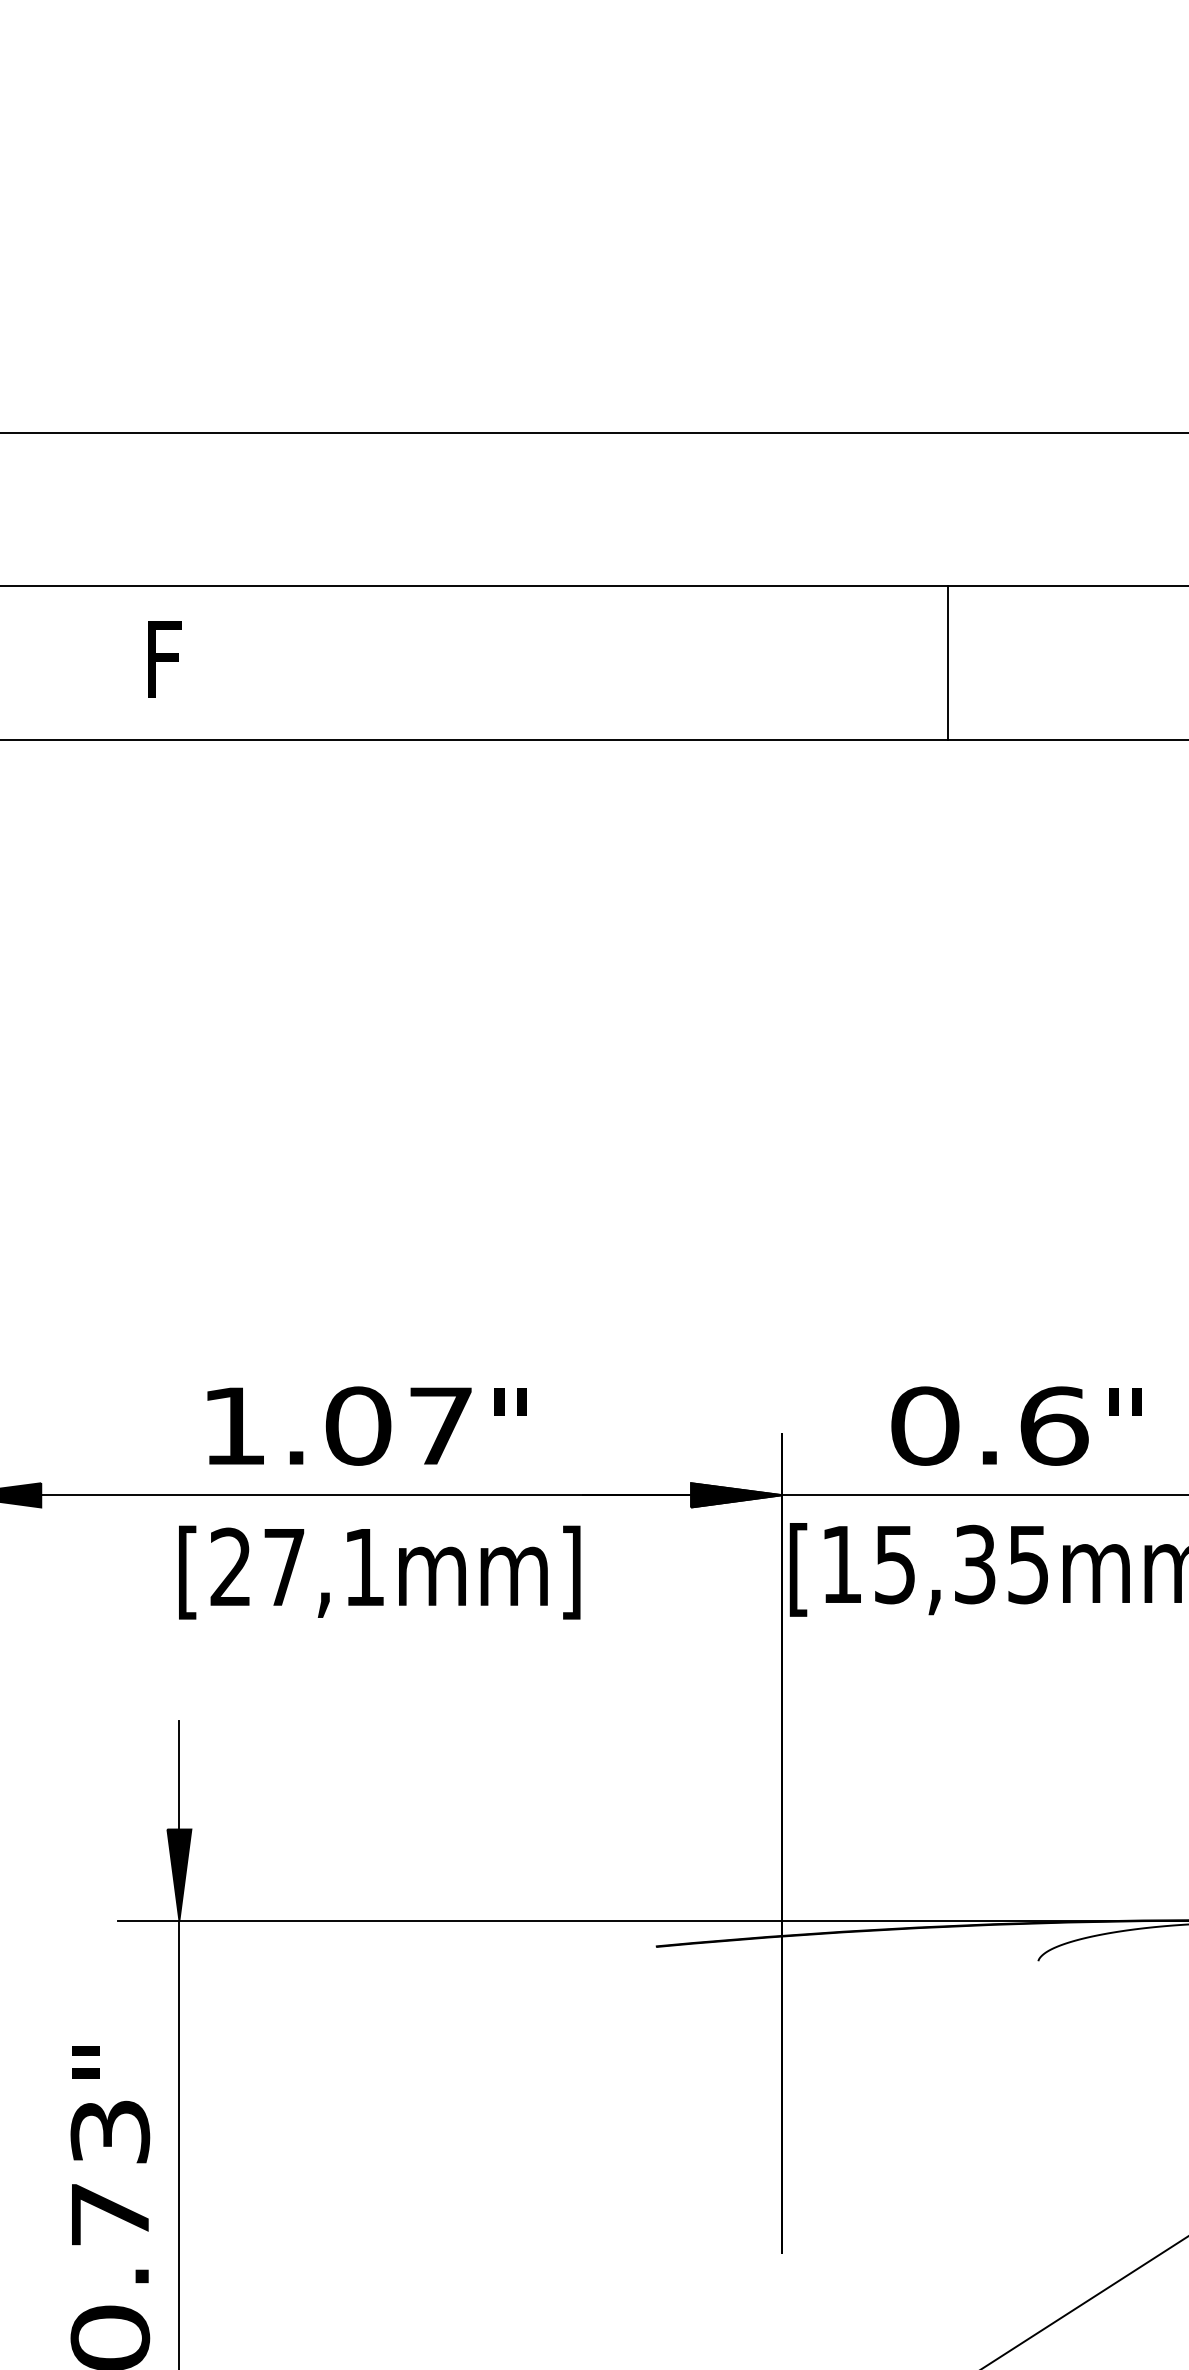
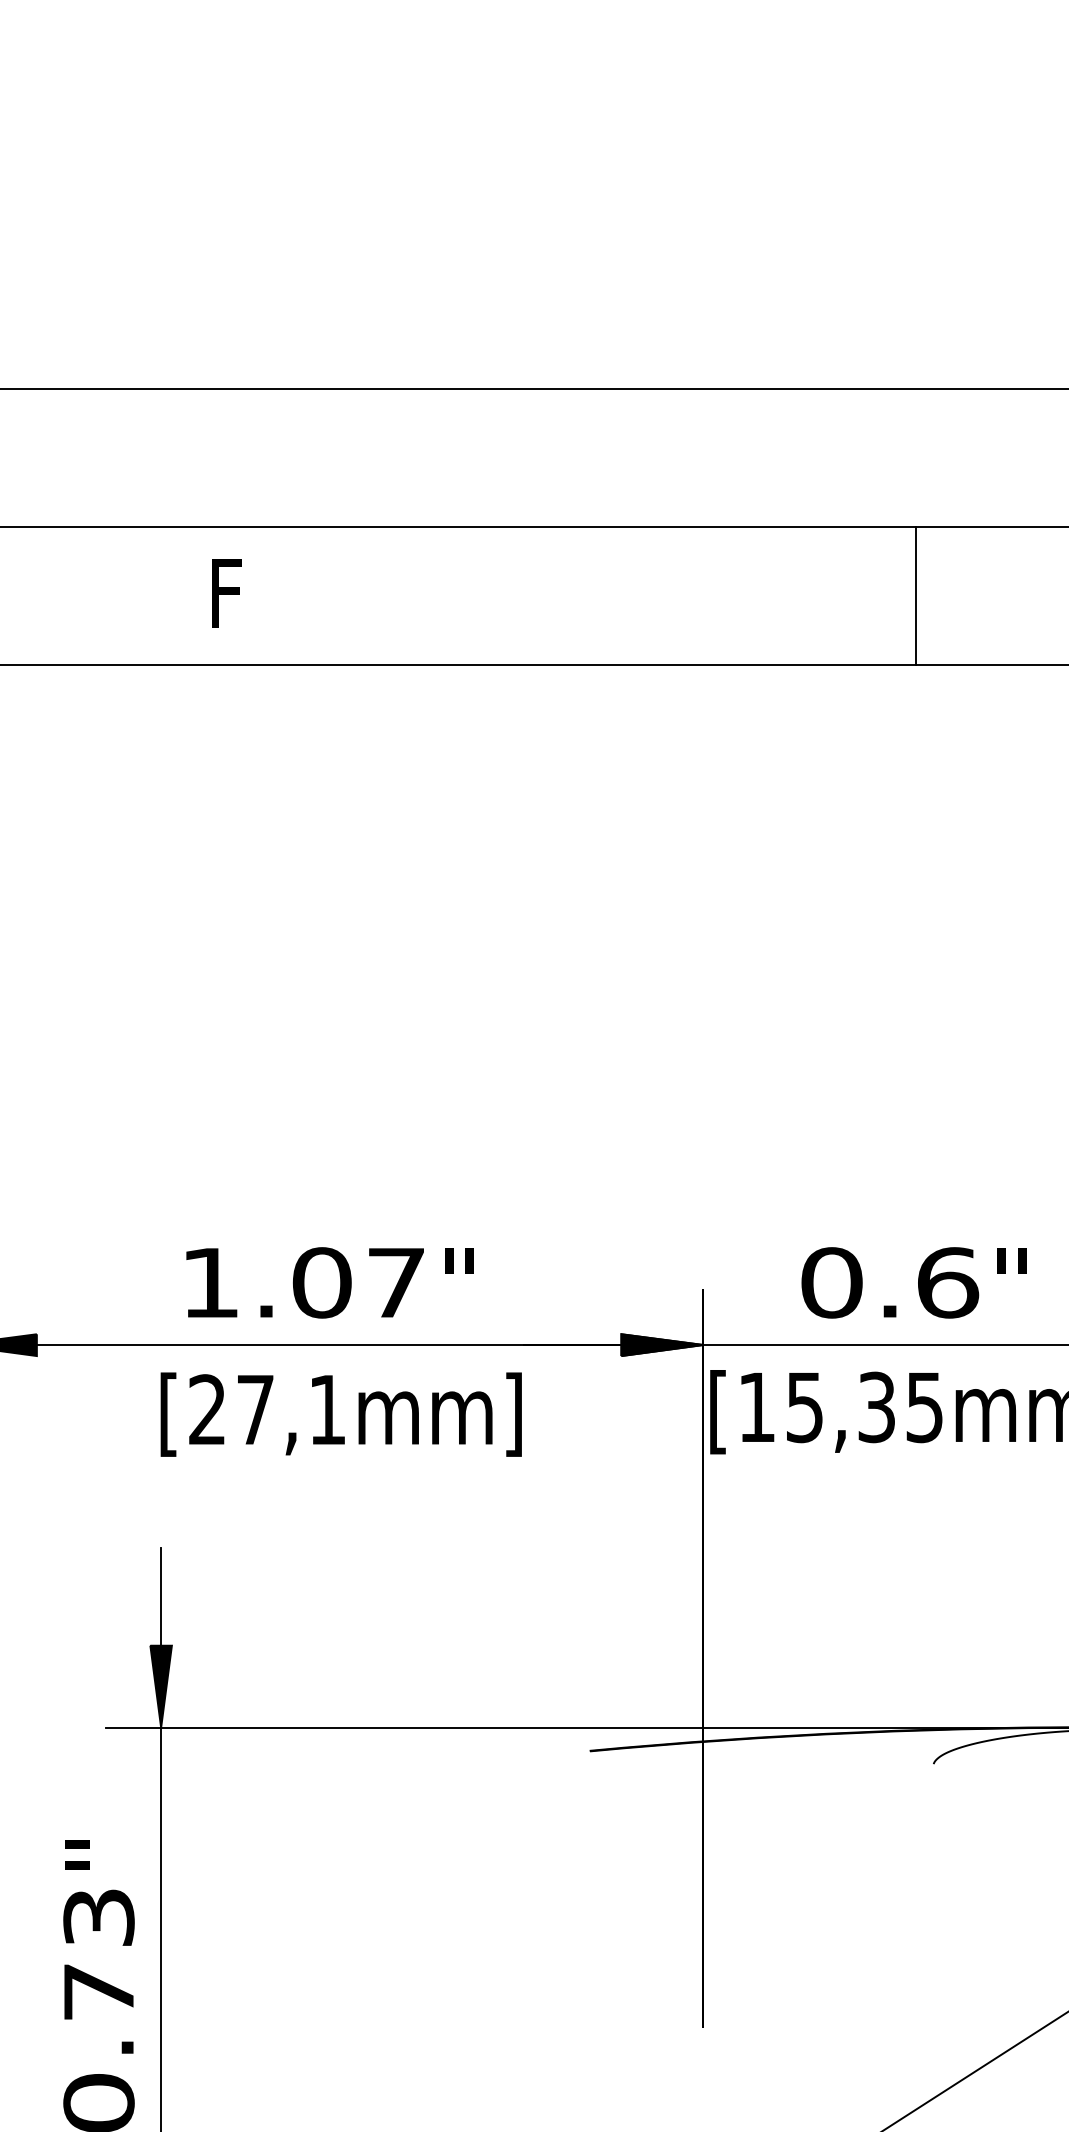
text: (164, 659) -> (226, 593), moved
line: (948, 663) -> (916, 596), moved

